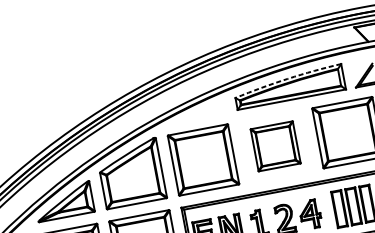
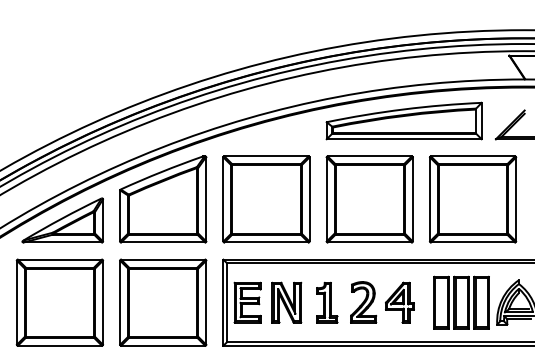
arc: (287, 79) -> (403, 109), dashed -> solid
part: (275, 146) -> (369, 199), size x1.43

